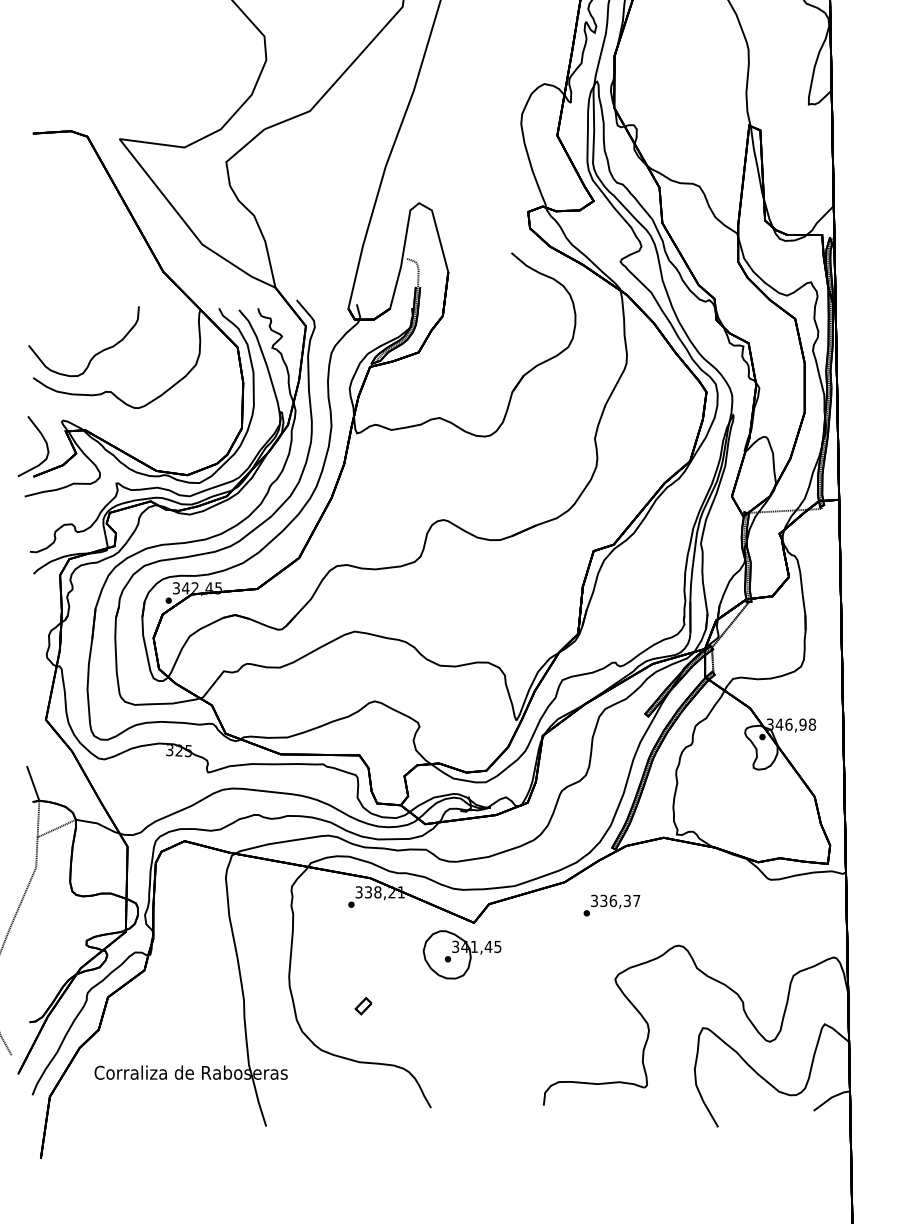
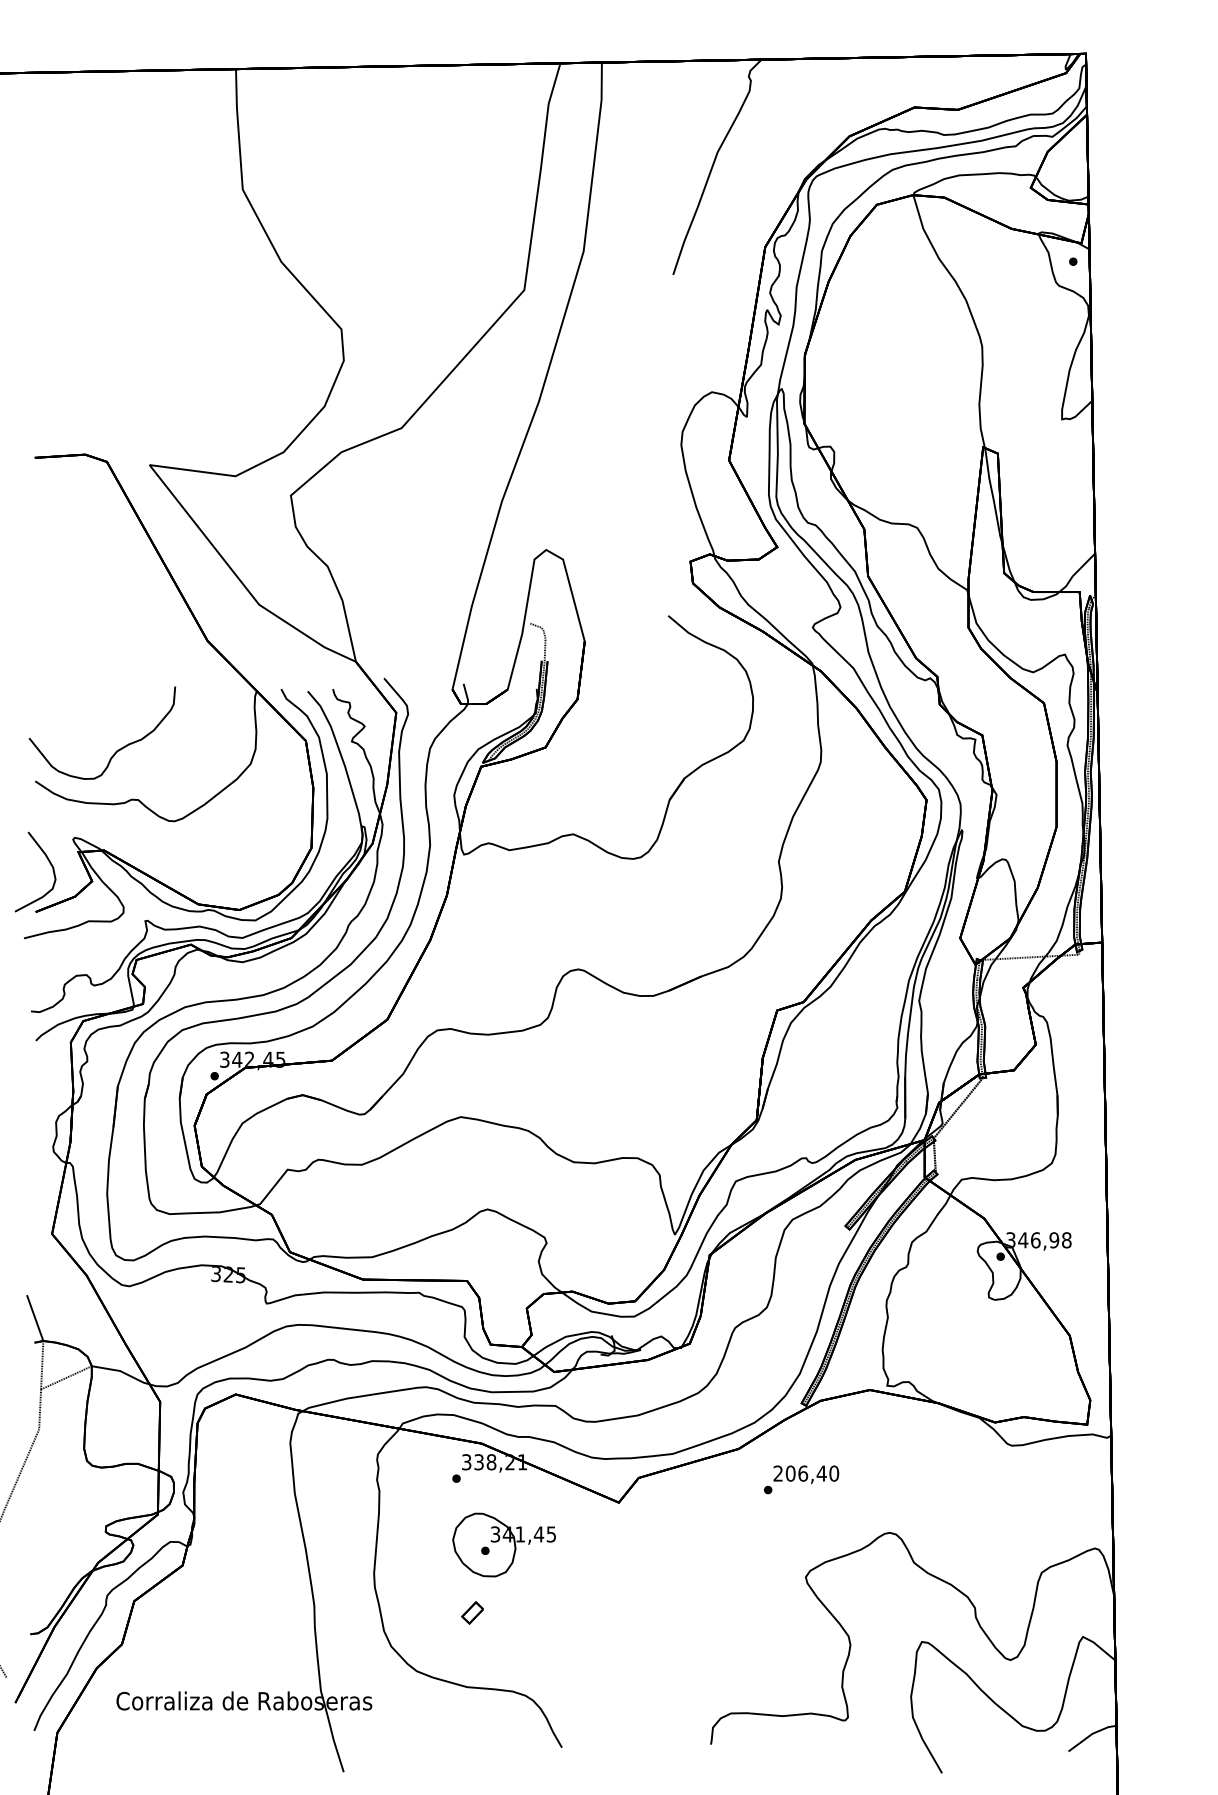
text: (615, 900) -> (806, 1473), 336,37 -> 206,40
part: (461, 954) -> (503, 1544), moved

